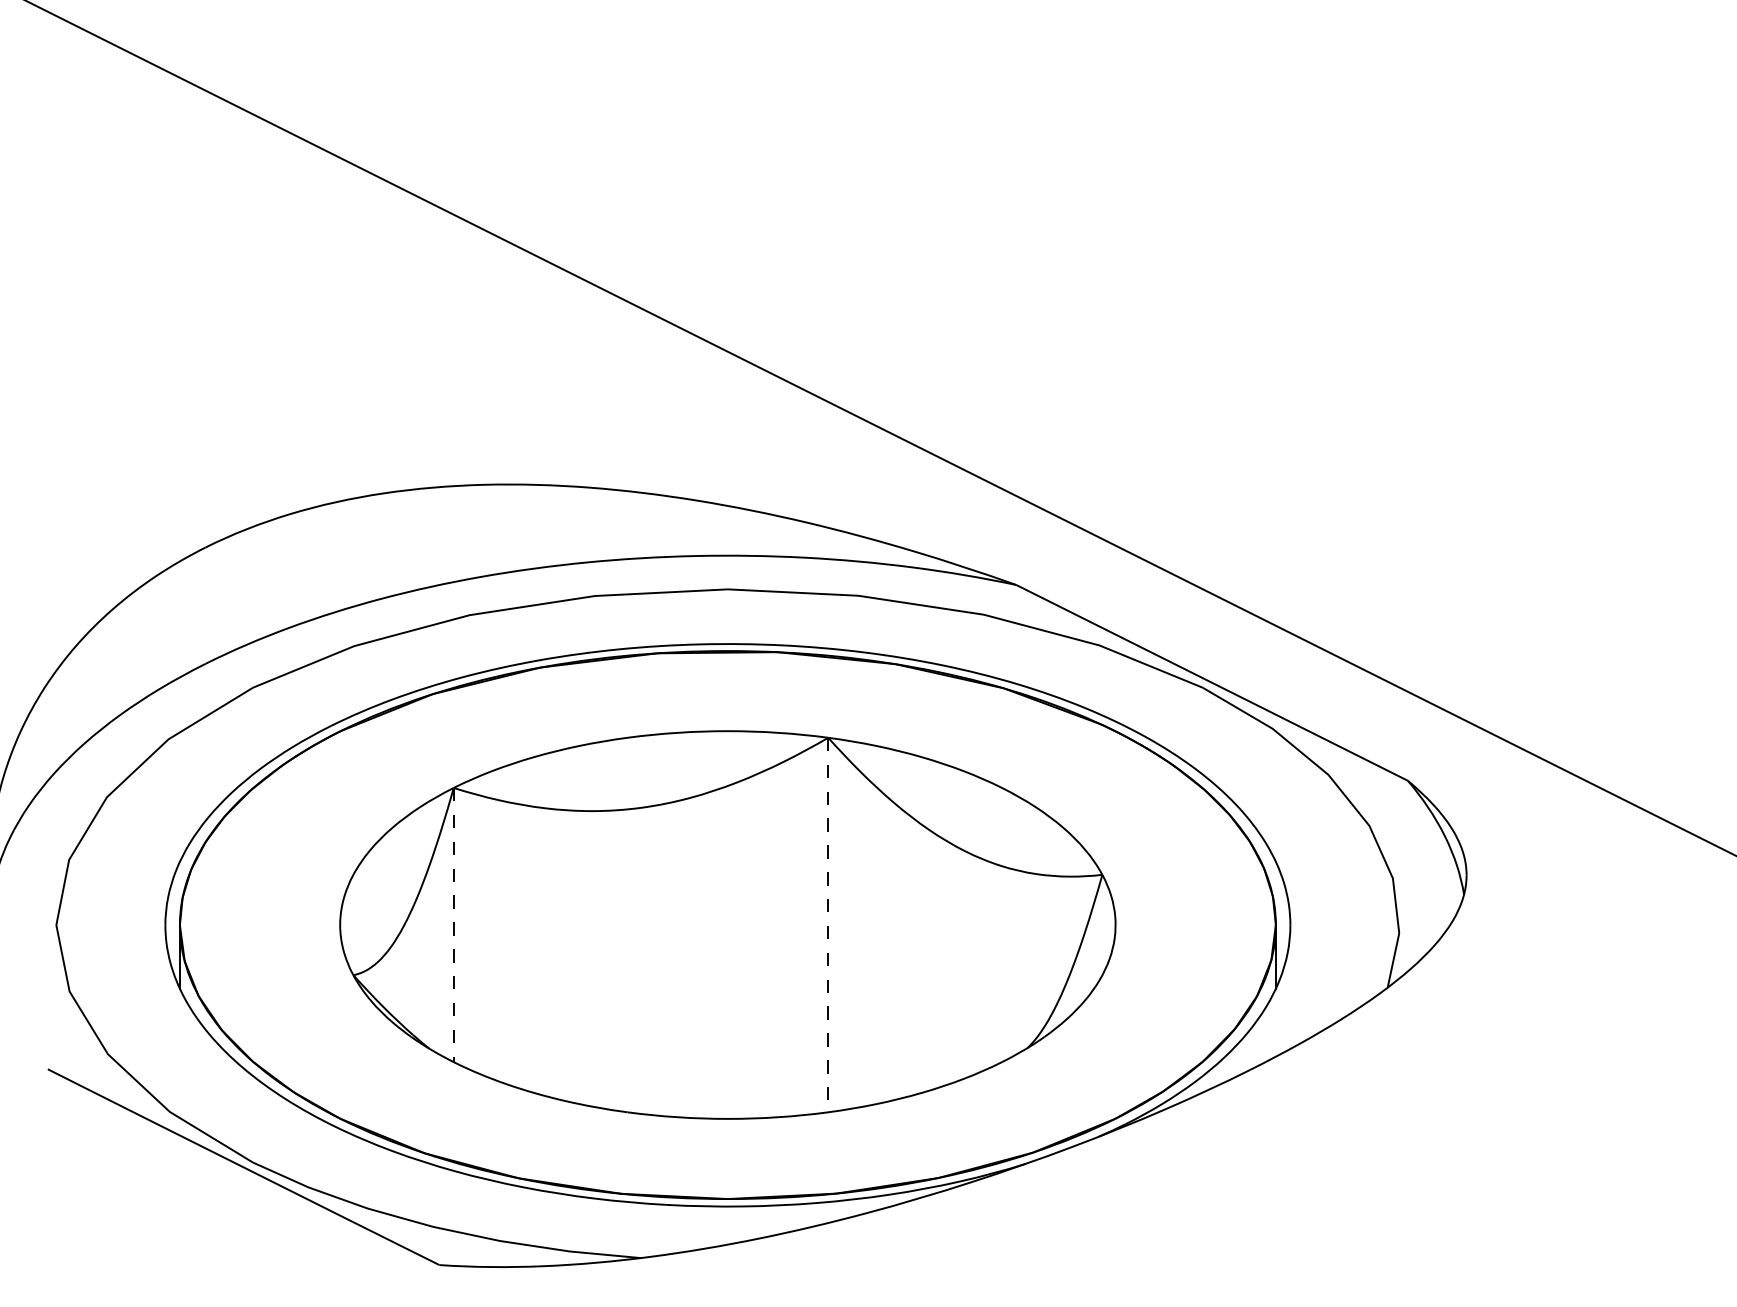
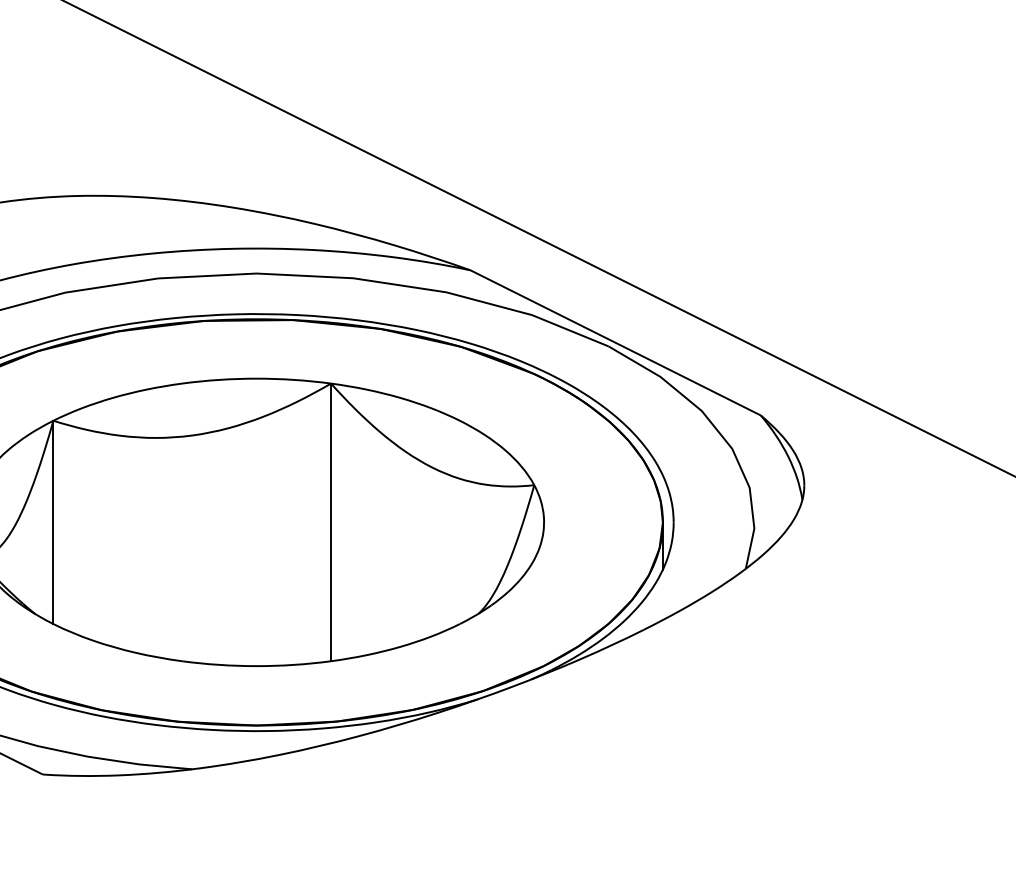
line: (453, 925) -> (53, 522), dashed -> solid
line: (828, 925) -> (331, 522), dashed -> solid

